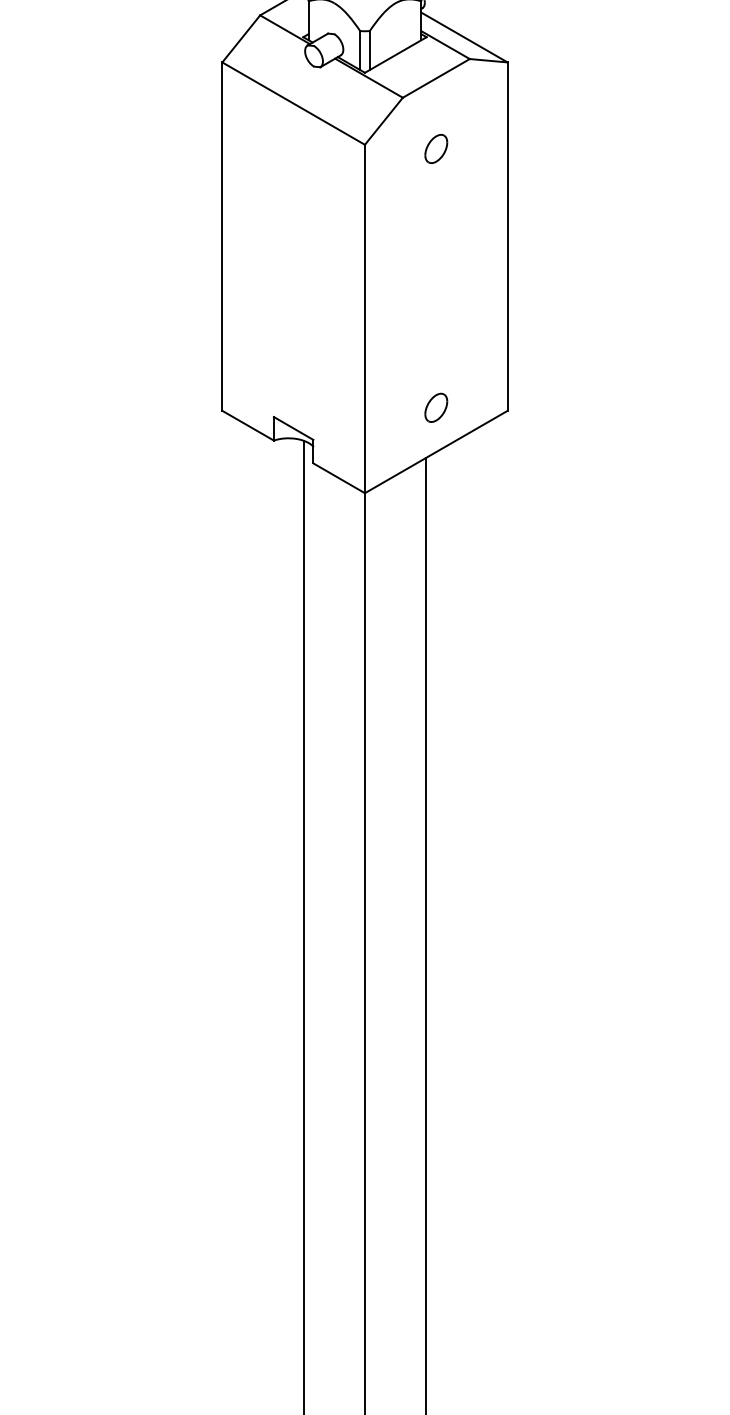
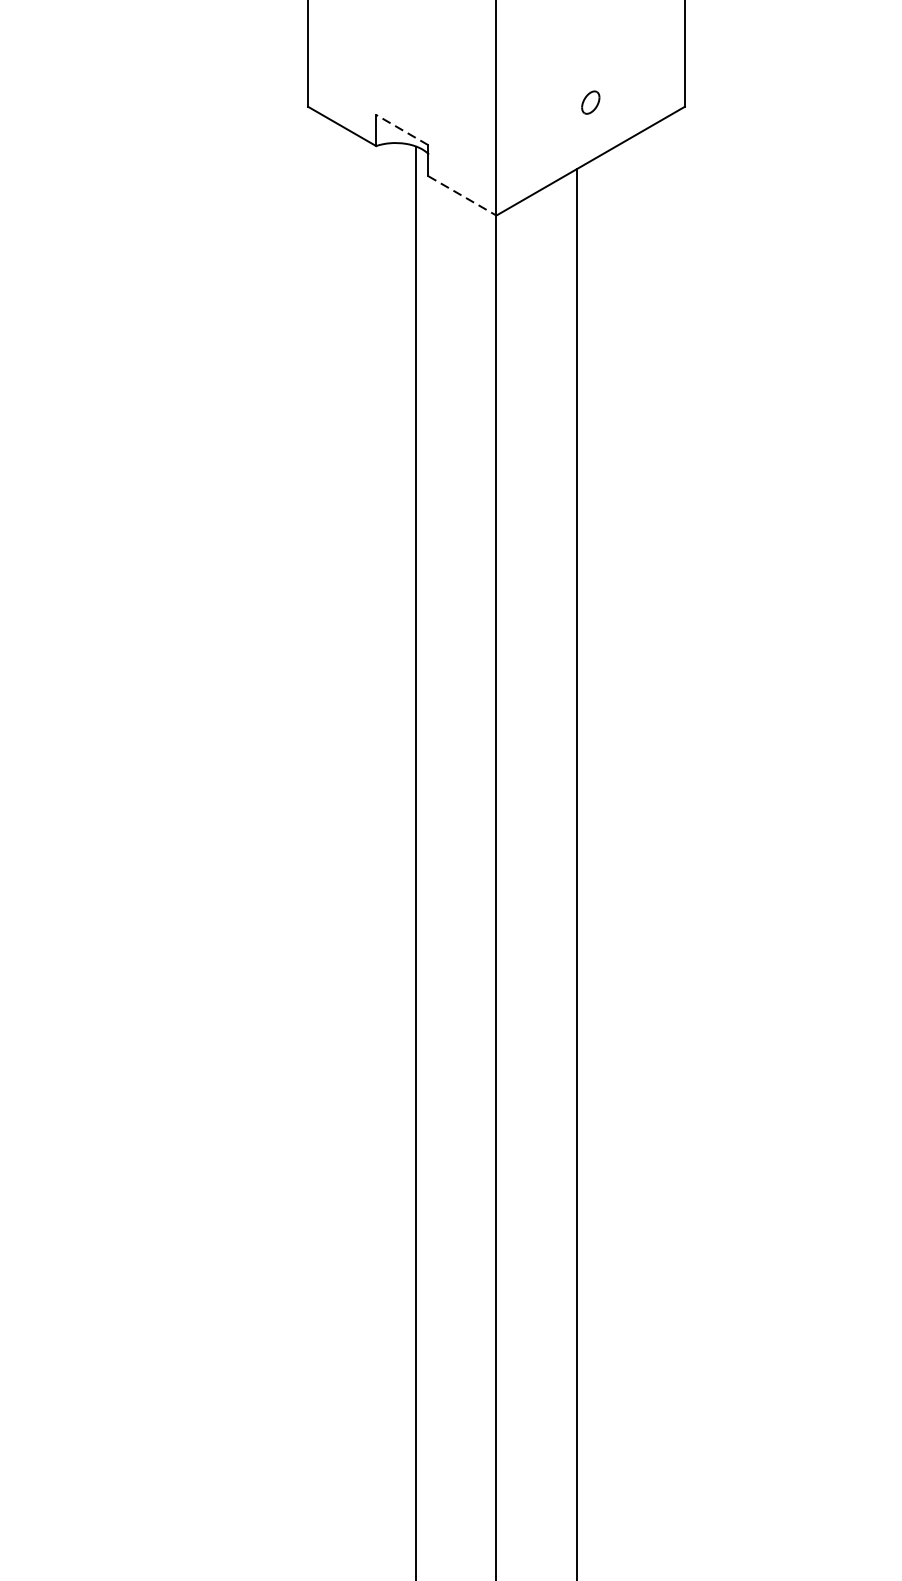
part: (436, 407) -> (590, 102), size x0.6
line: (293, 428) -> (402, 130), solid -> dashed
line: (339, 478) -> (462, 196), solid -> dashed

